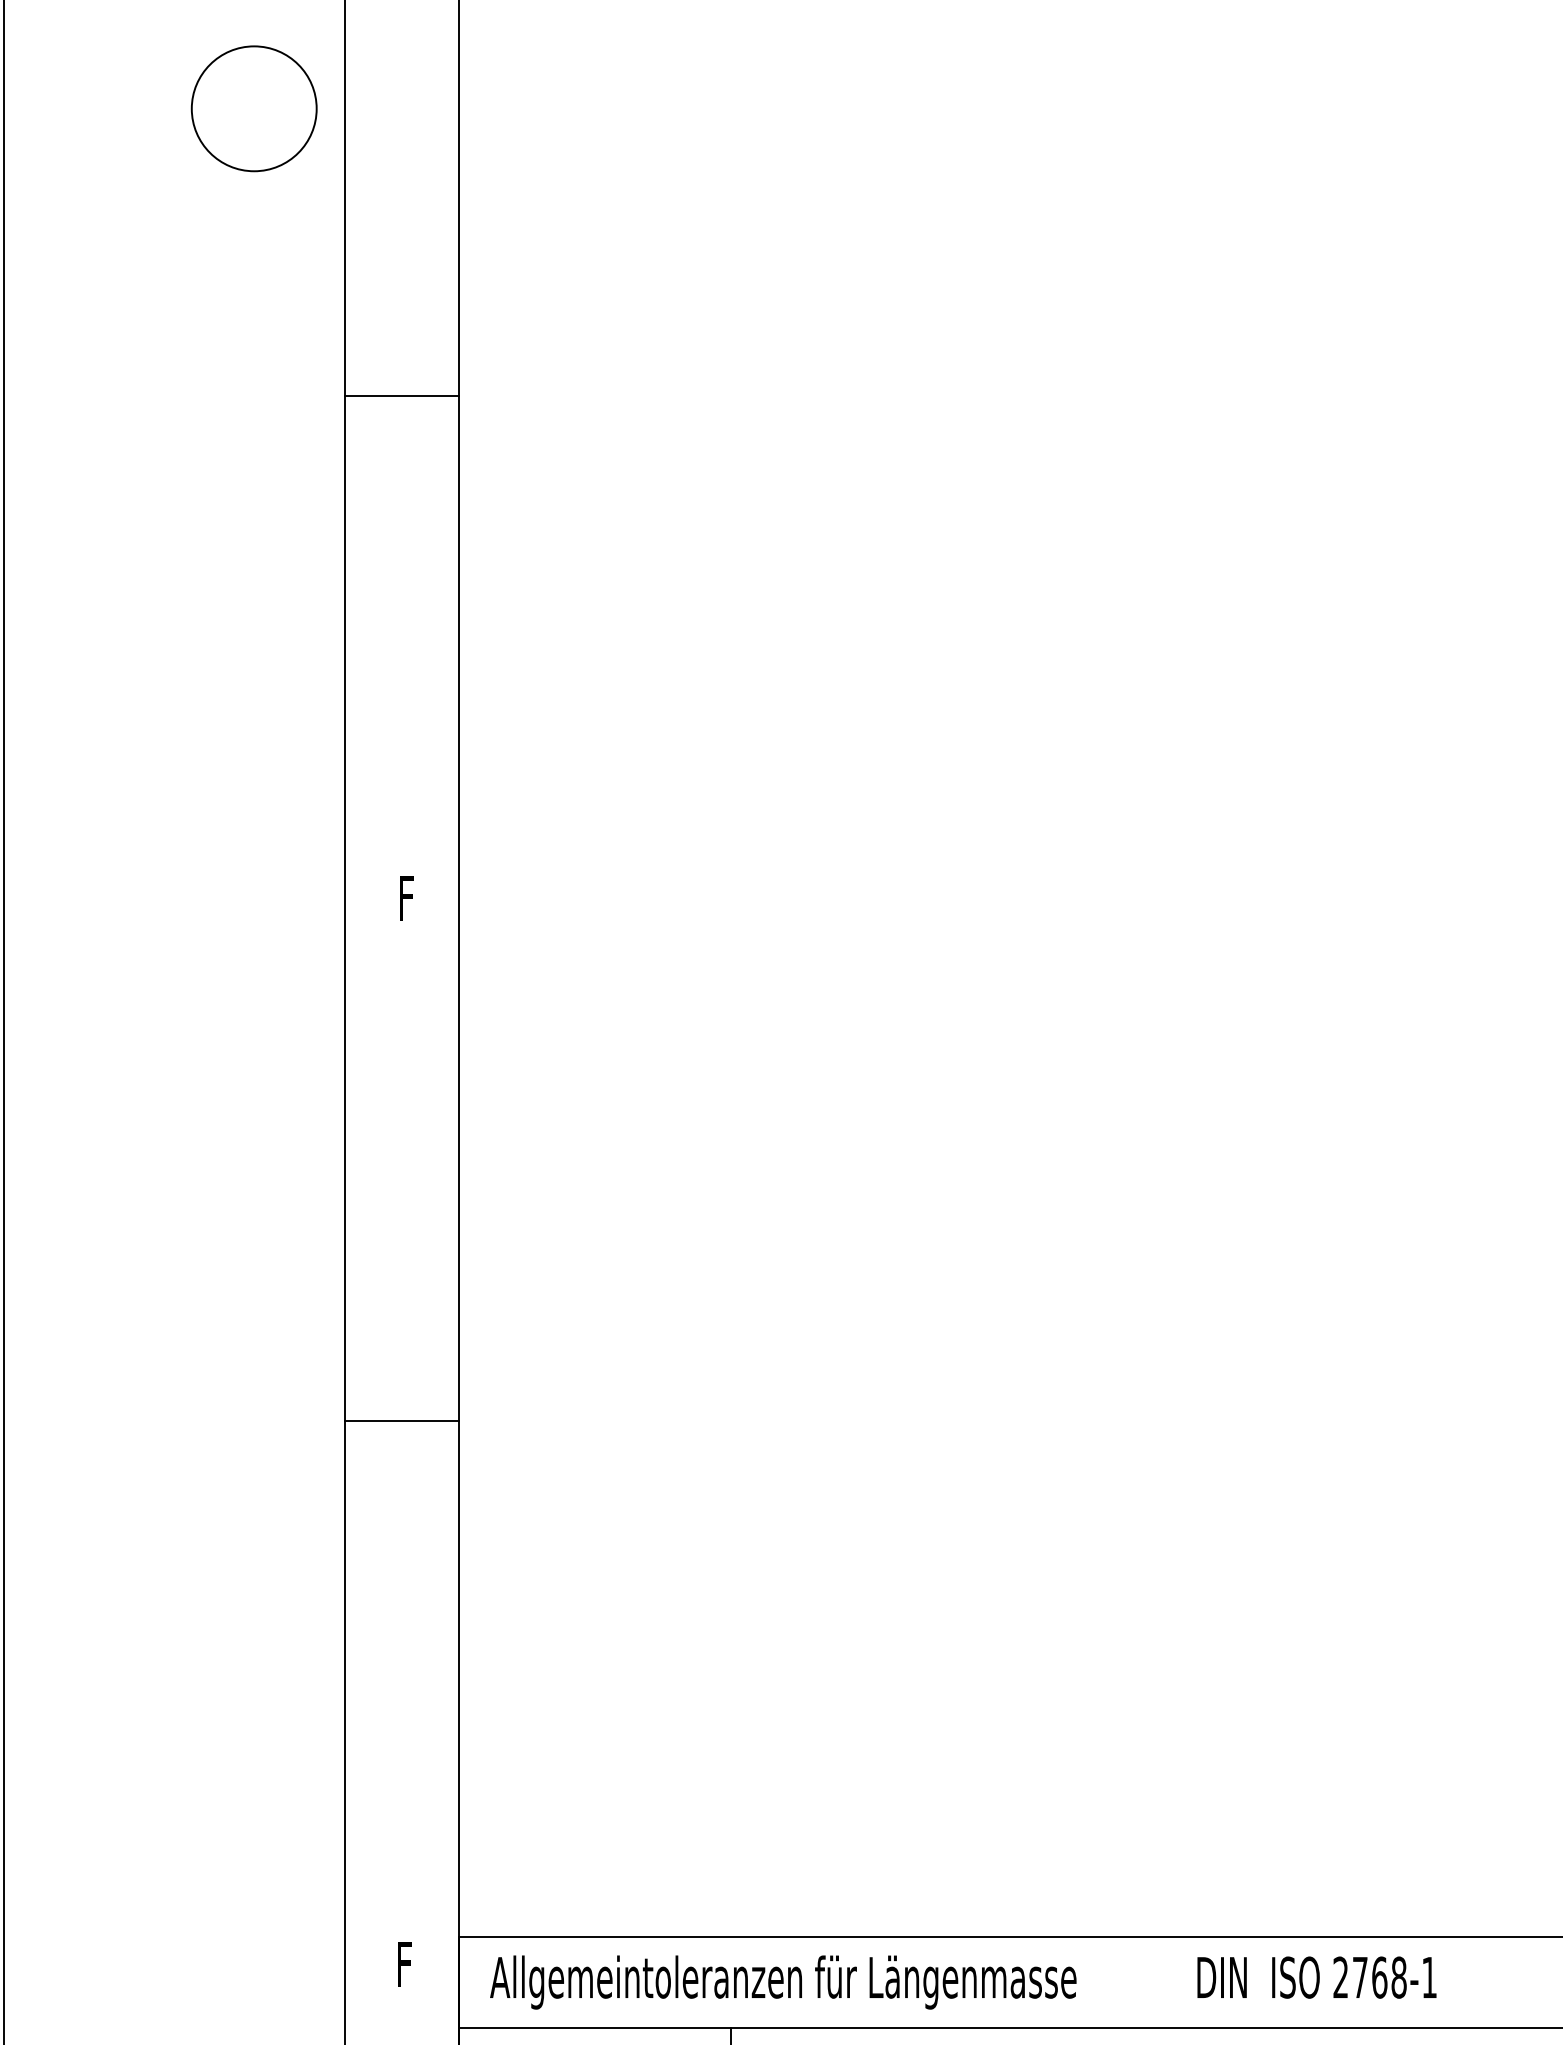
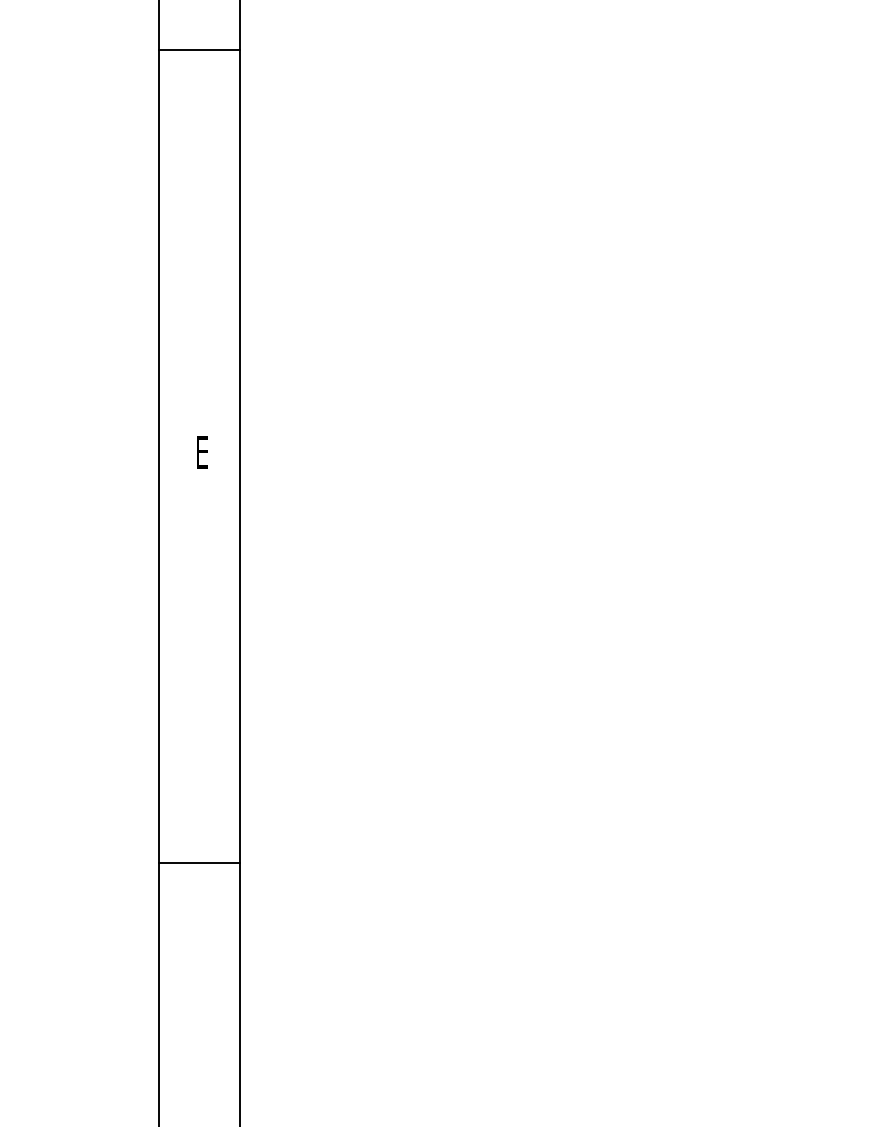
line: (401, 395) -> (198, 49), moved
text: (406, 898) -> (202, 452), F -> E
line: (401, 1421) -> (198, 863), moved

